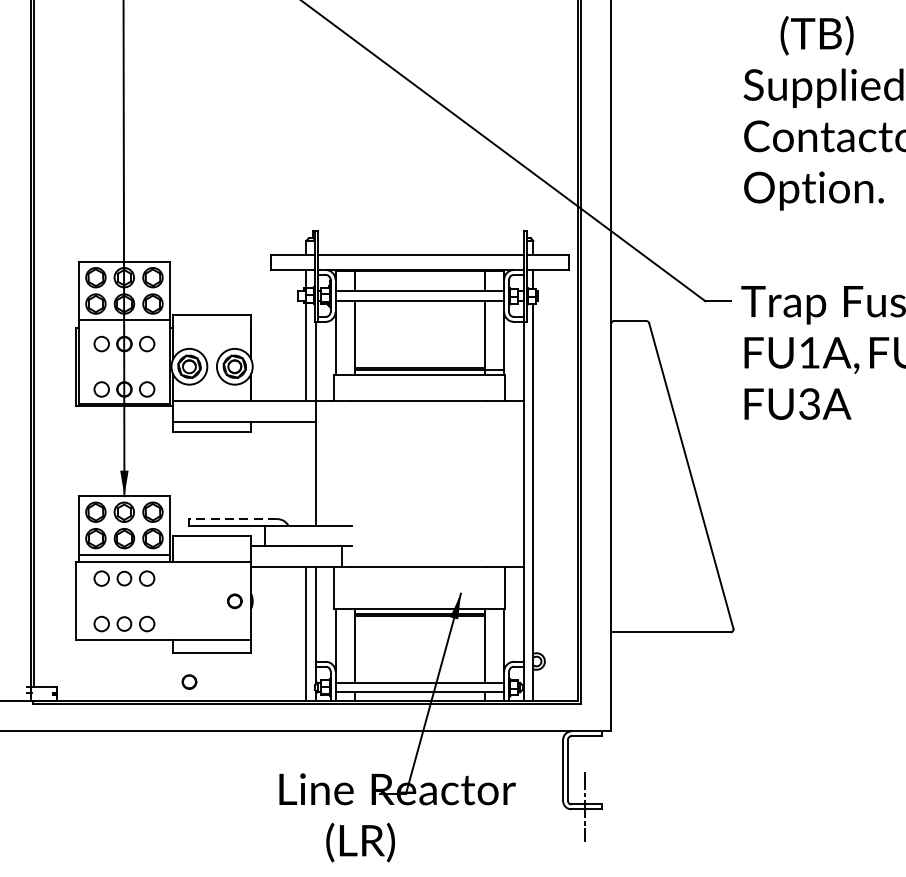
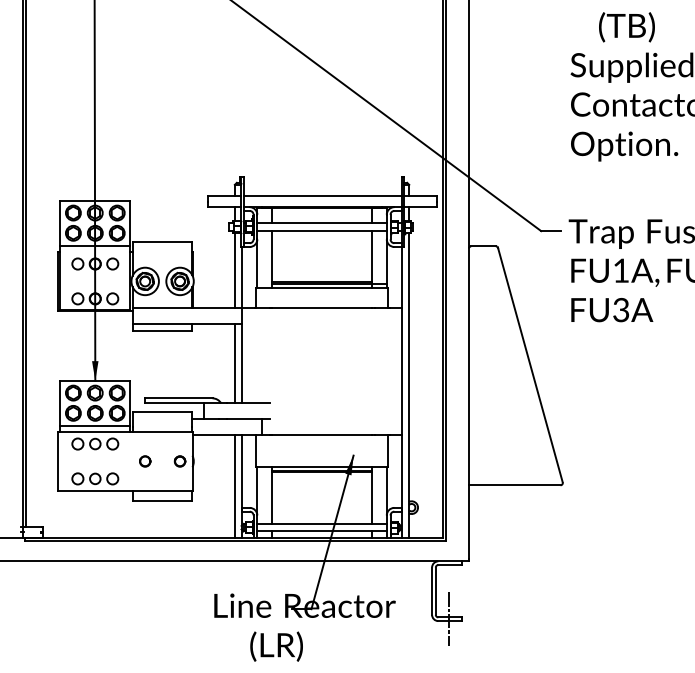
line: (305, 473) -> (234, 363), added
line: (232, 519) -> (178, 398), dashed -> solid
circle: (189, 682) -> (145, 461), moved

